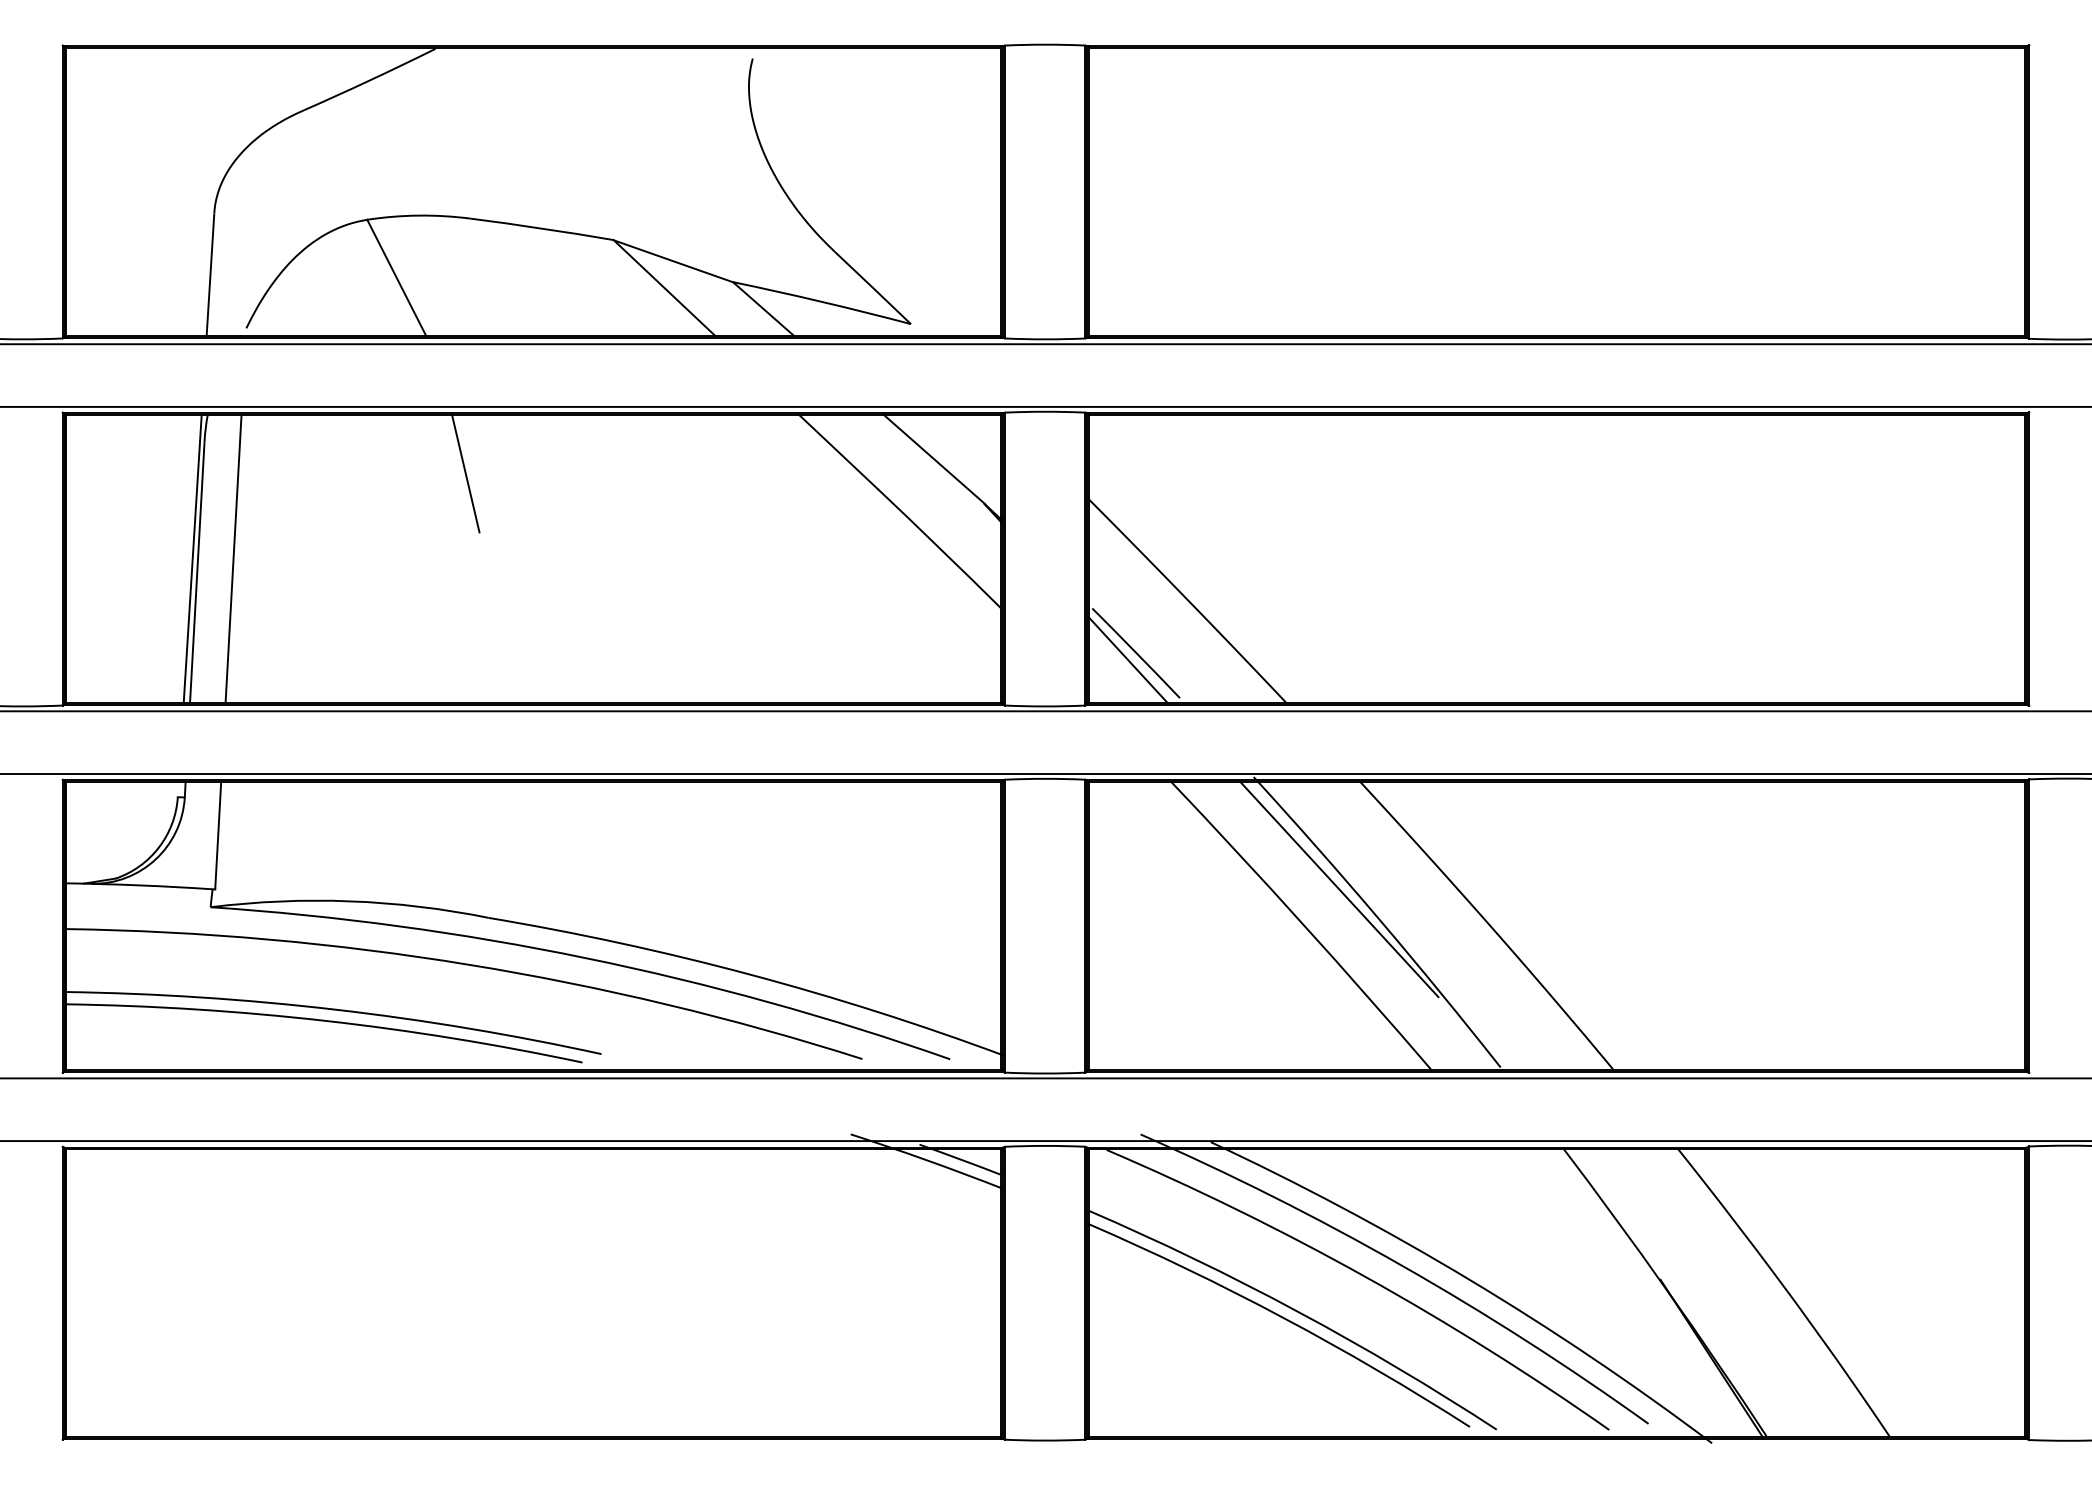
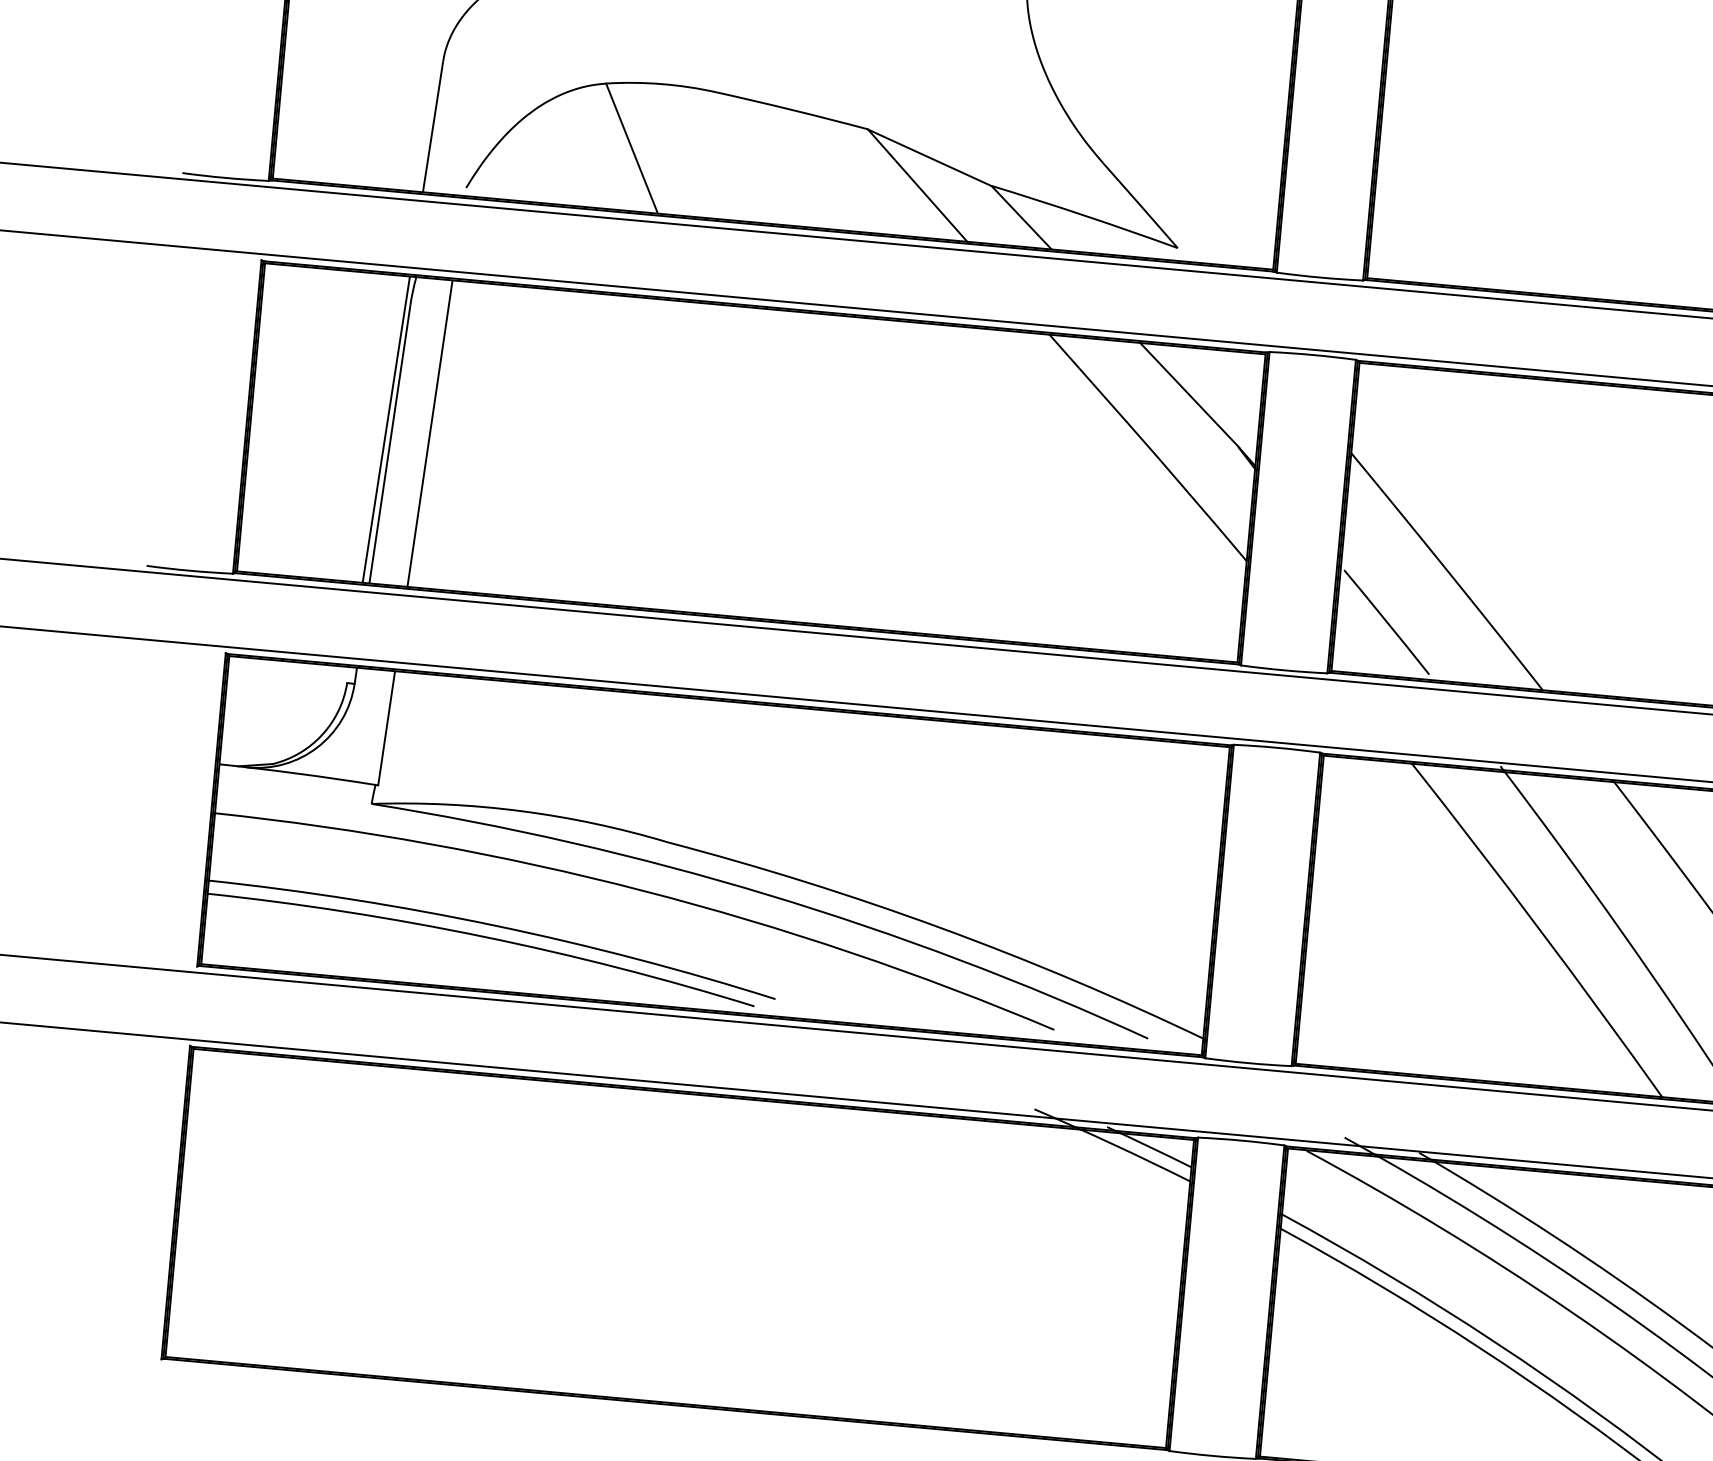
line: (465, 473) -> (686, 364), removed
line: (1128, 660) -> (1377, 629), removed
line: (1339, 889) -> (1581, 894), removed

